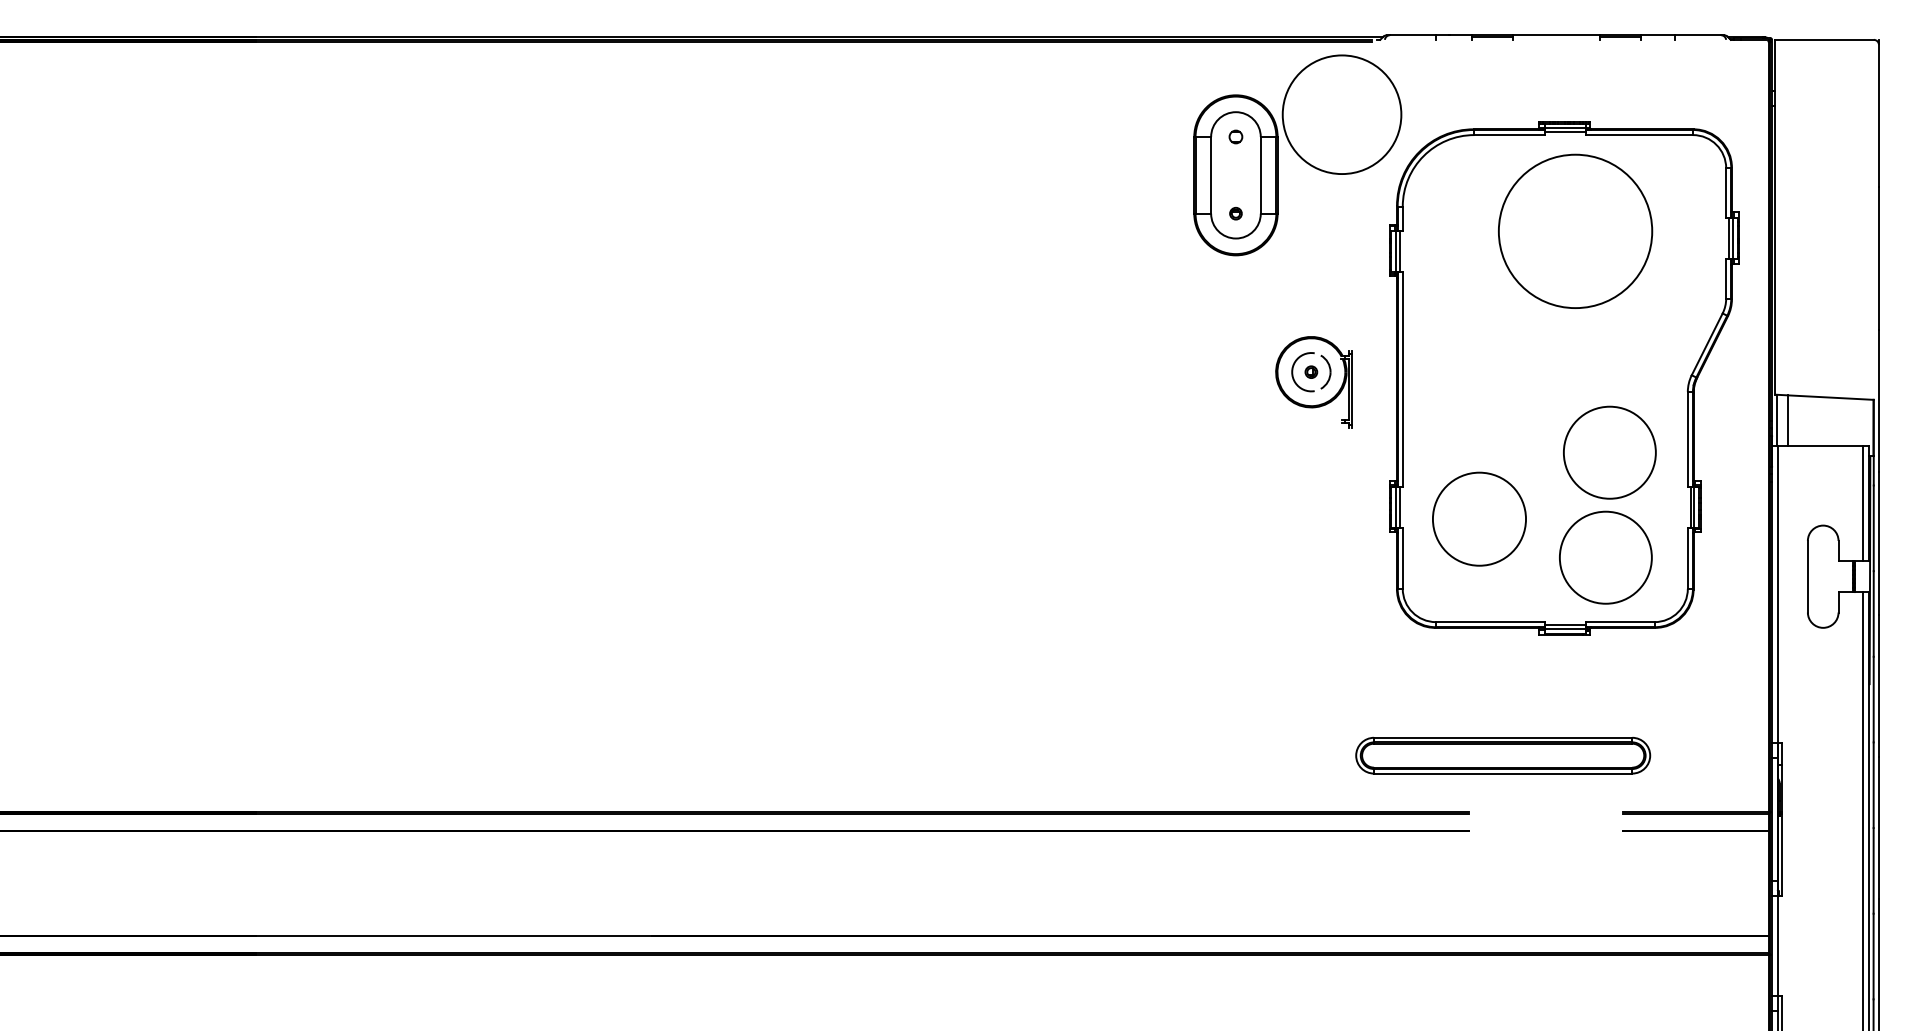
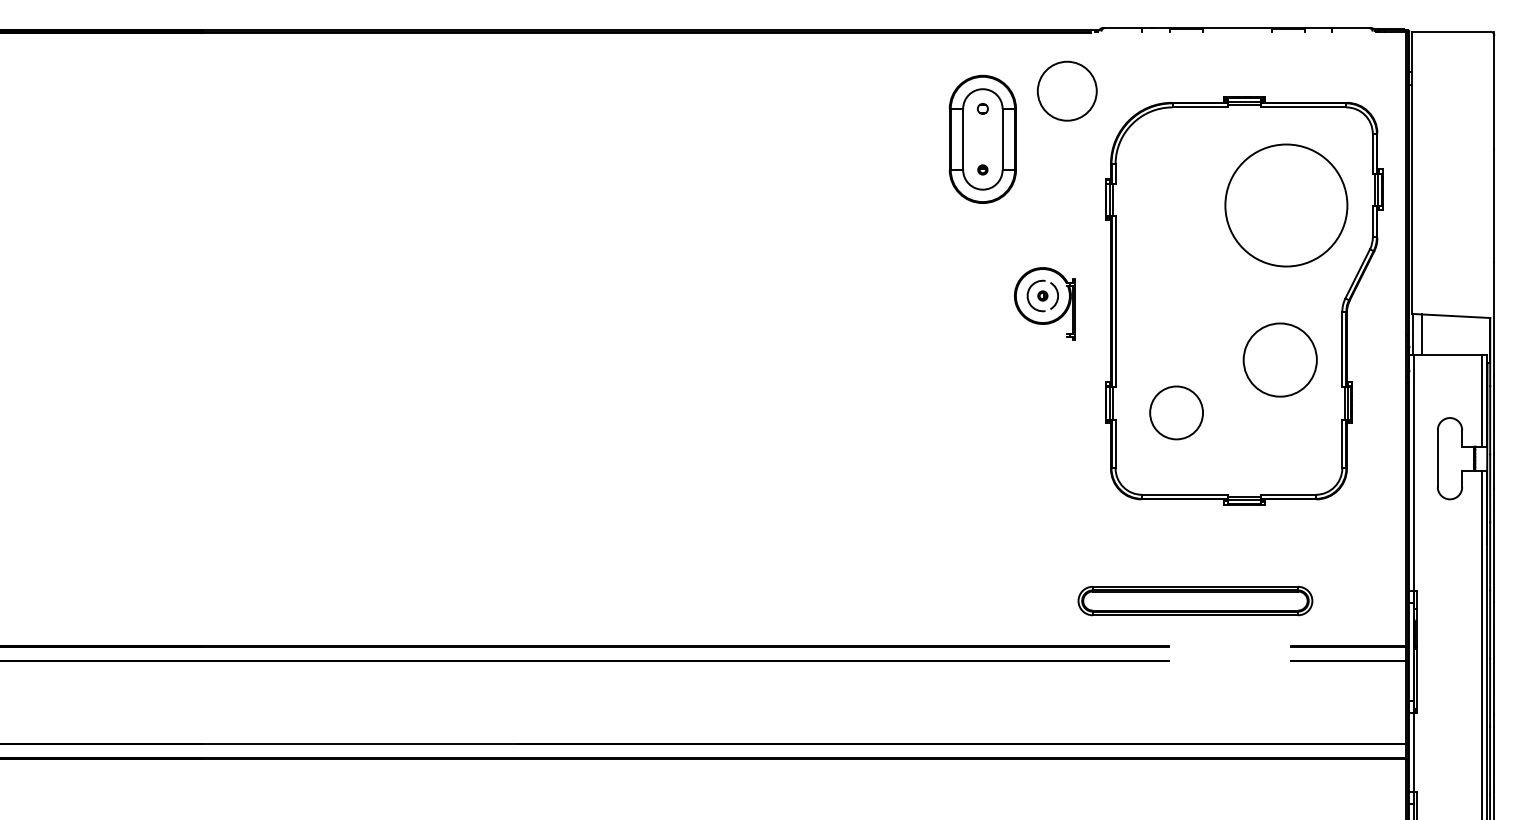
circle: (1341, 114) -> (1066, 91), size x0.62
circle: (1575, 230) -> (1286, 204), moved
circle: (1479, 518) -> (1176, 412), size x0.71
circle: (1605, 557) -> (1276, 443), removed

